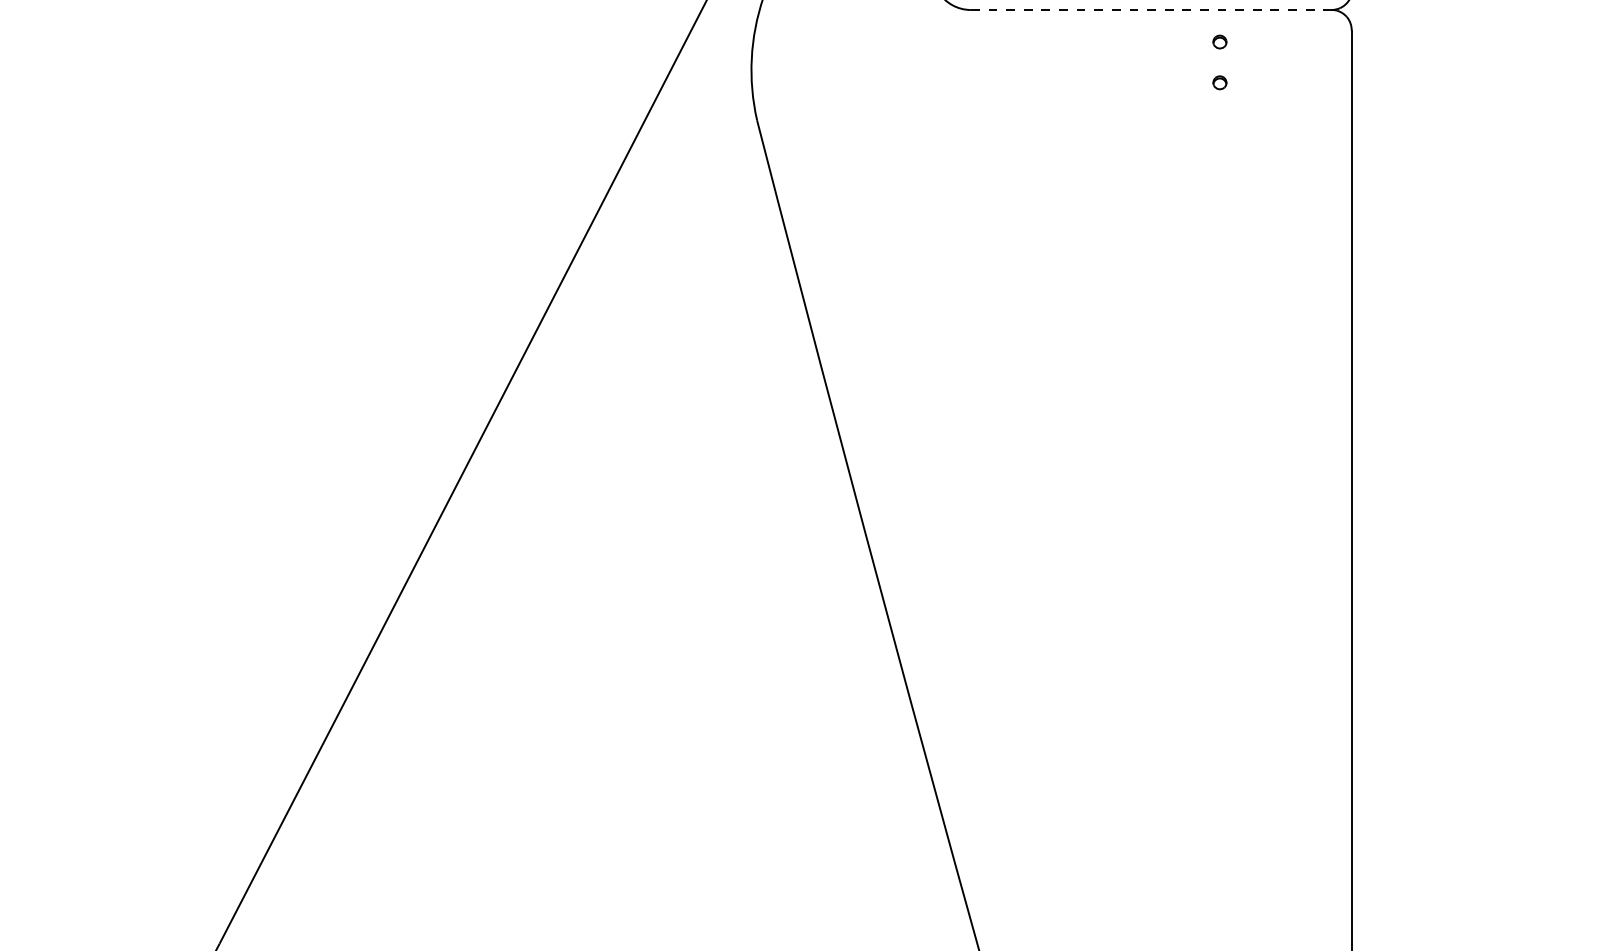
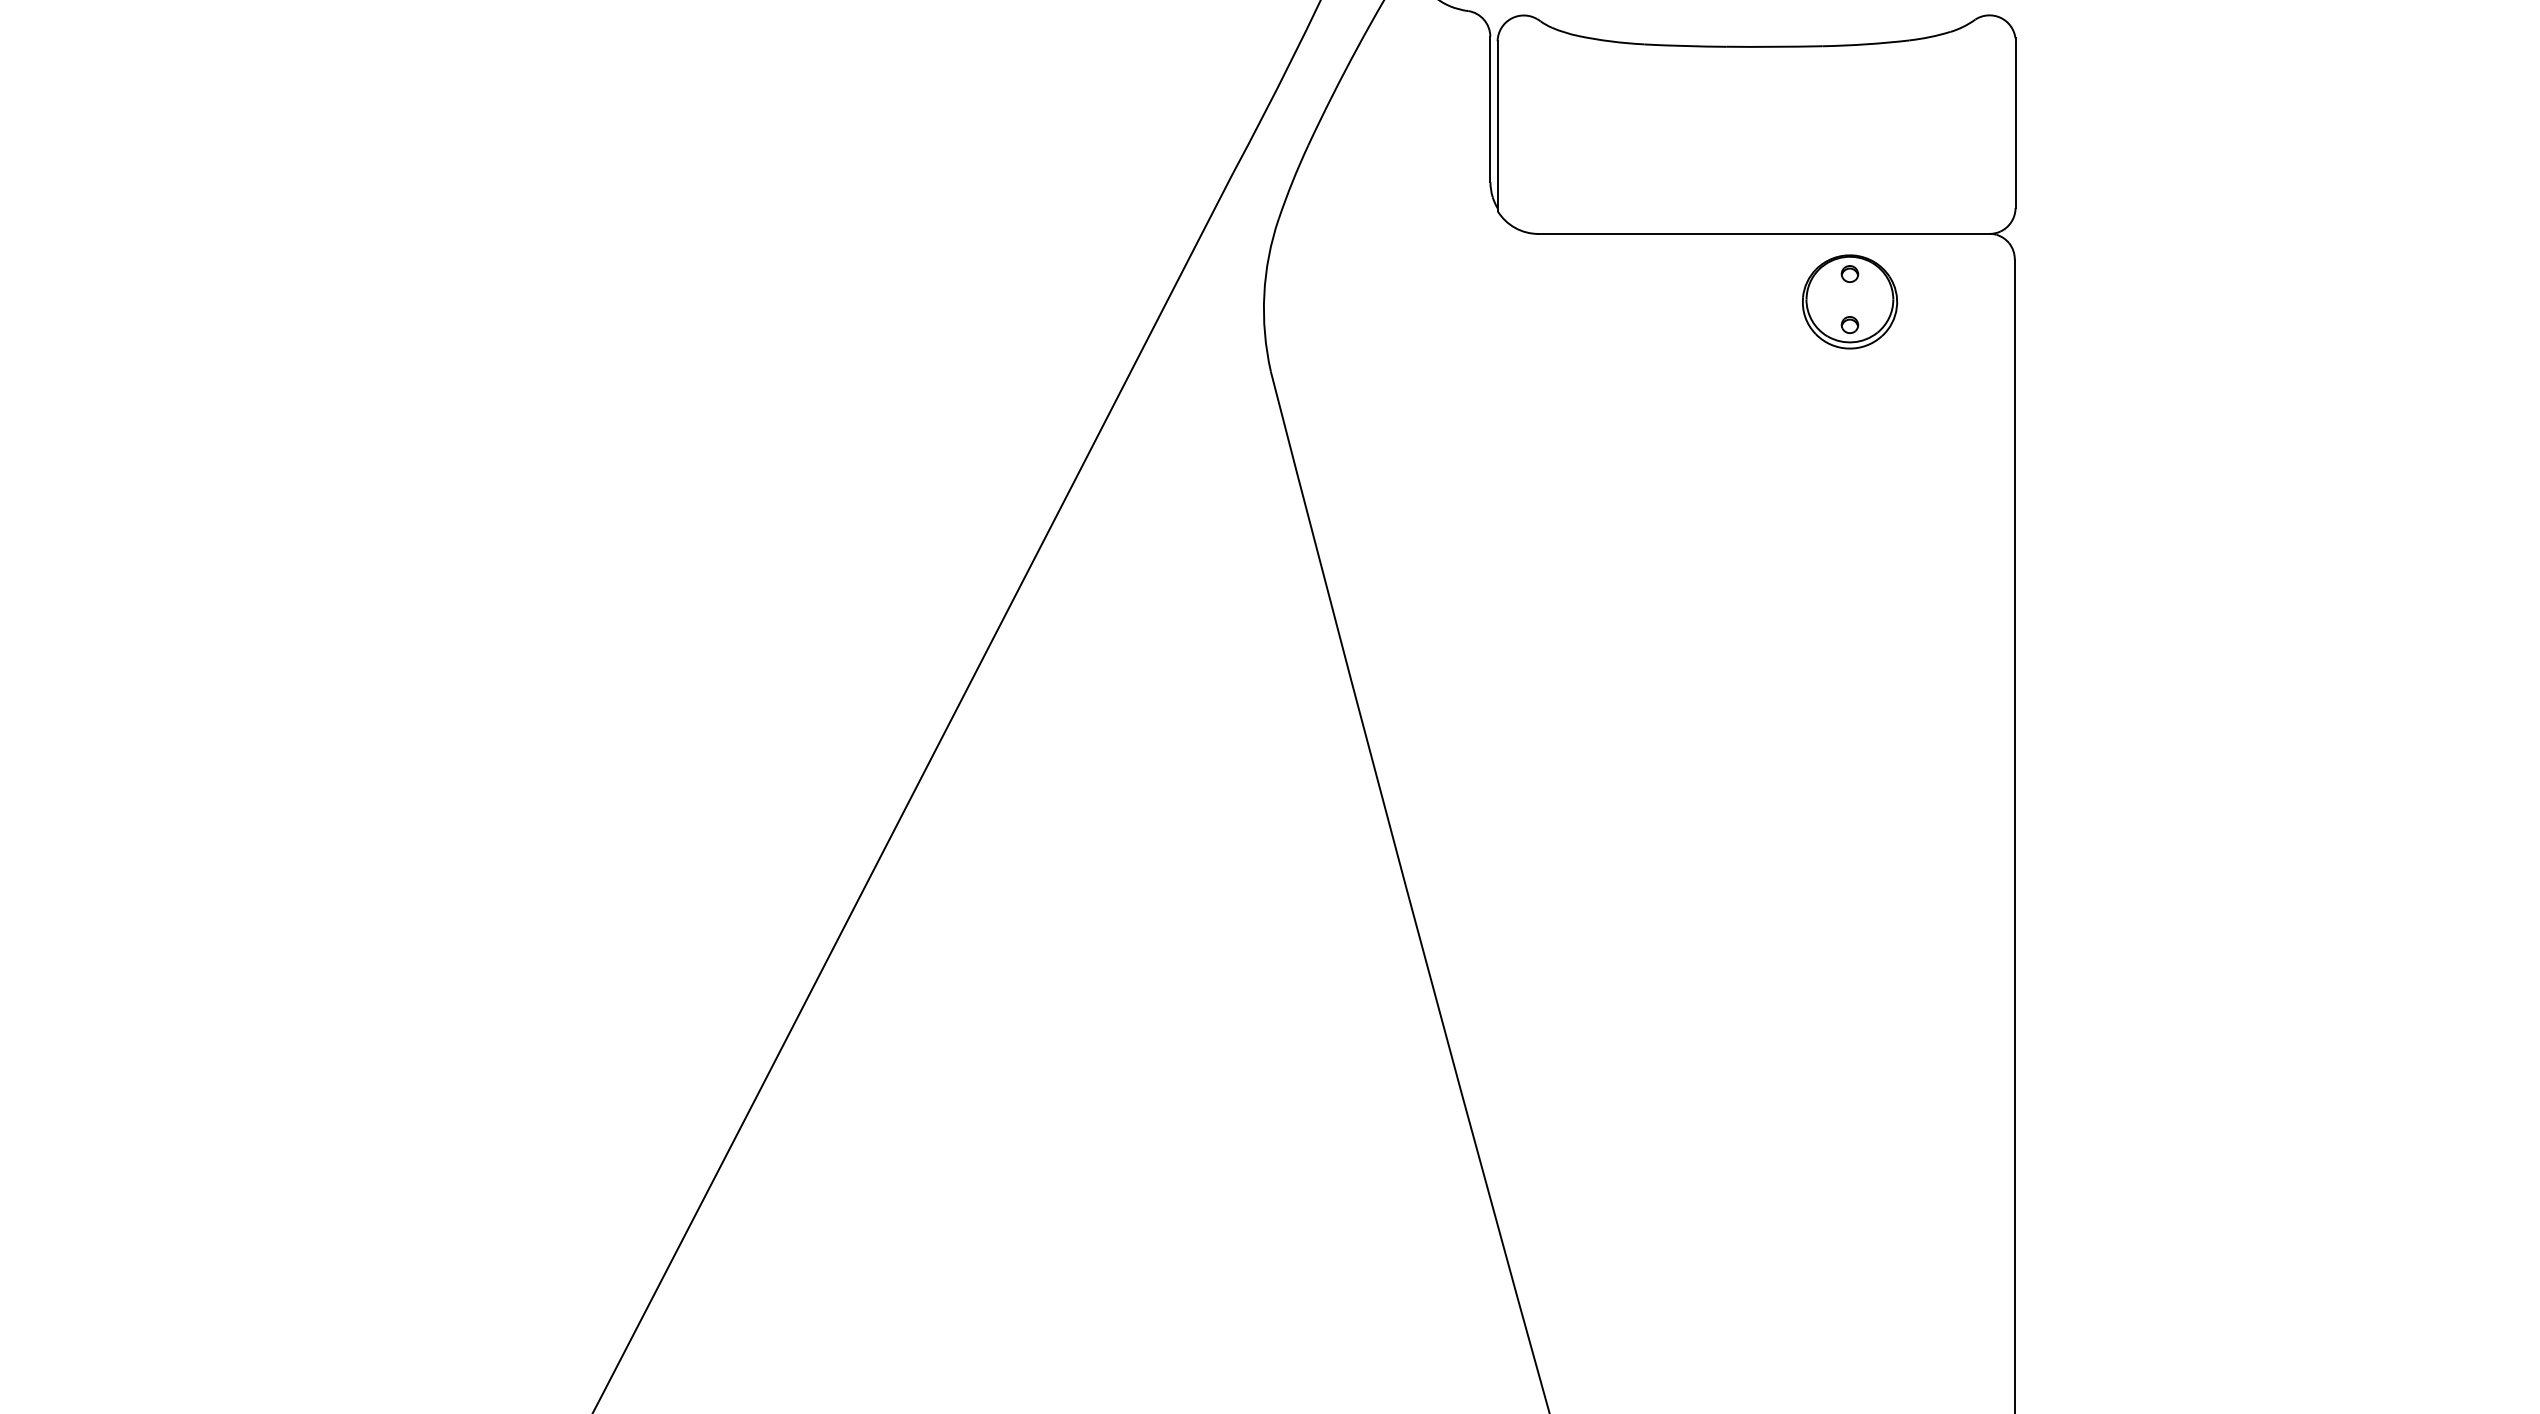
line: (1151, 9) -> (1764, 233), dashed -> solid
part: (1220, 64) -> (1850, 301), added

